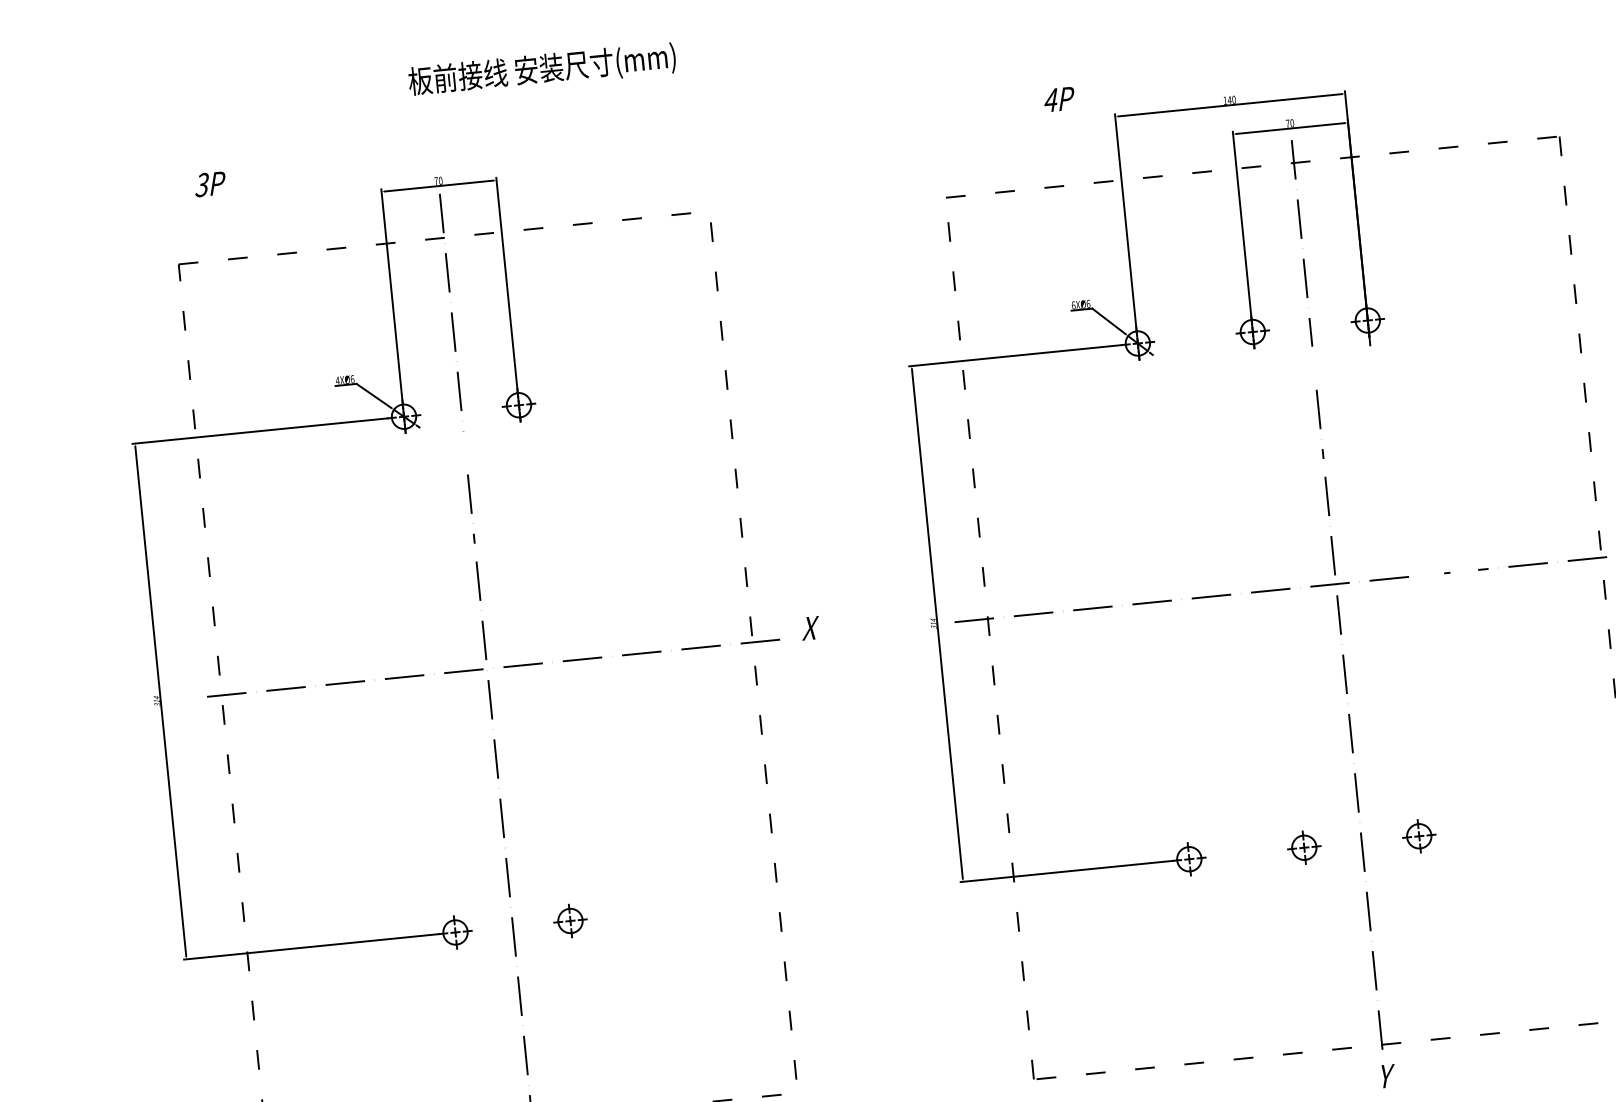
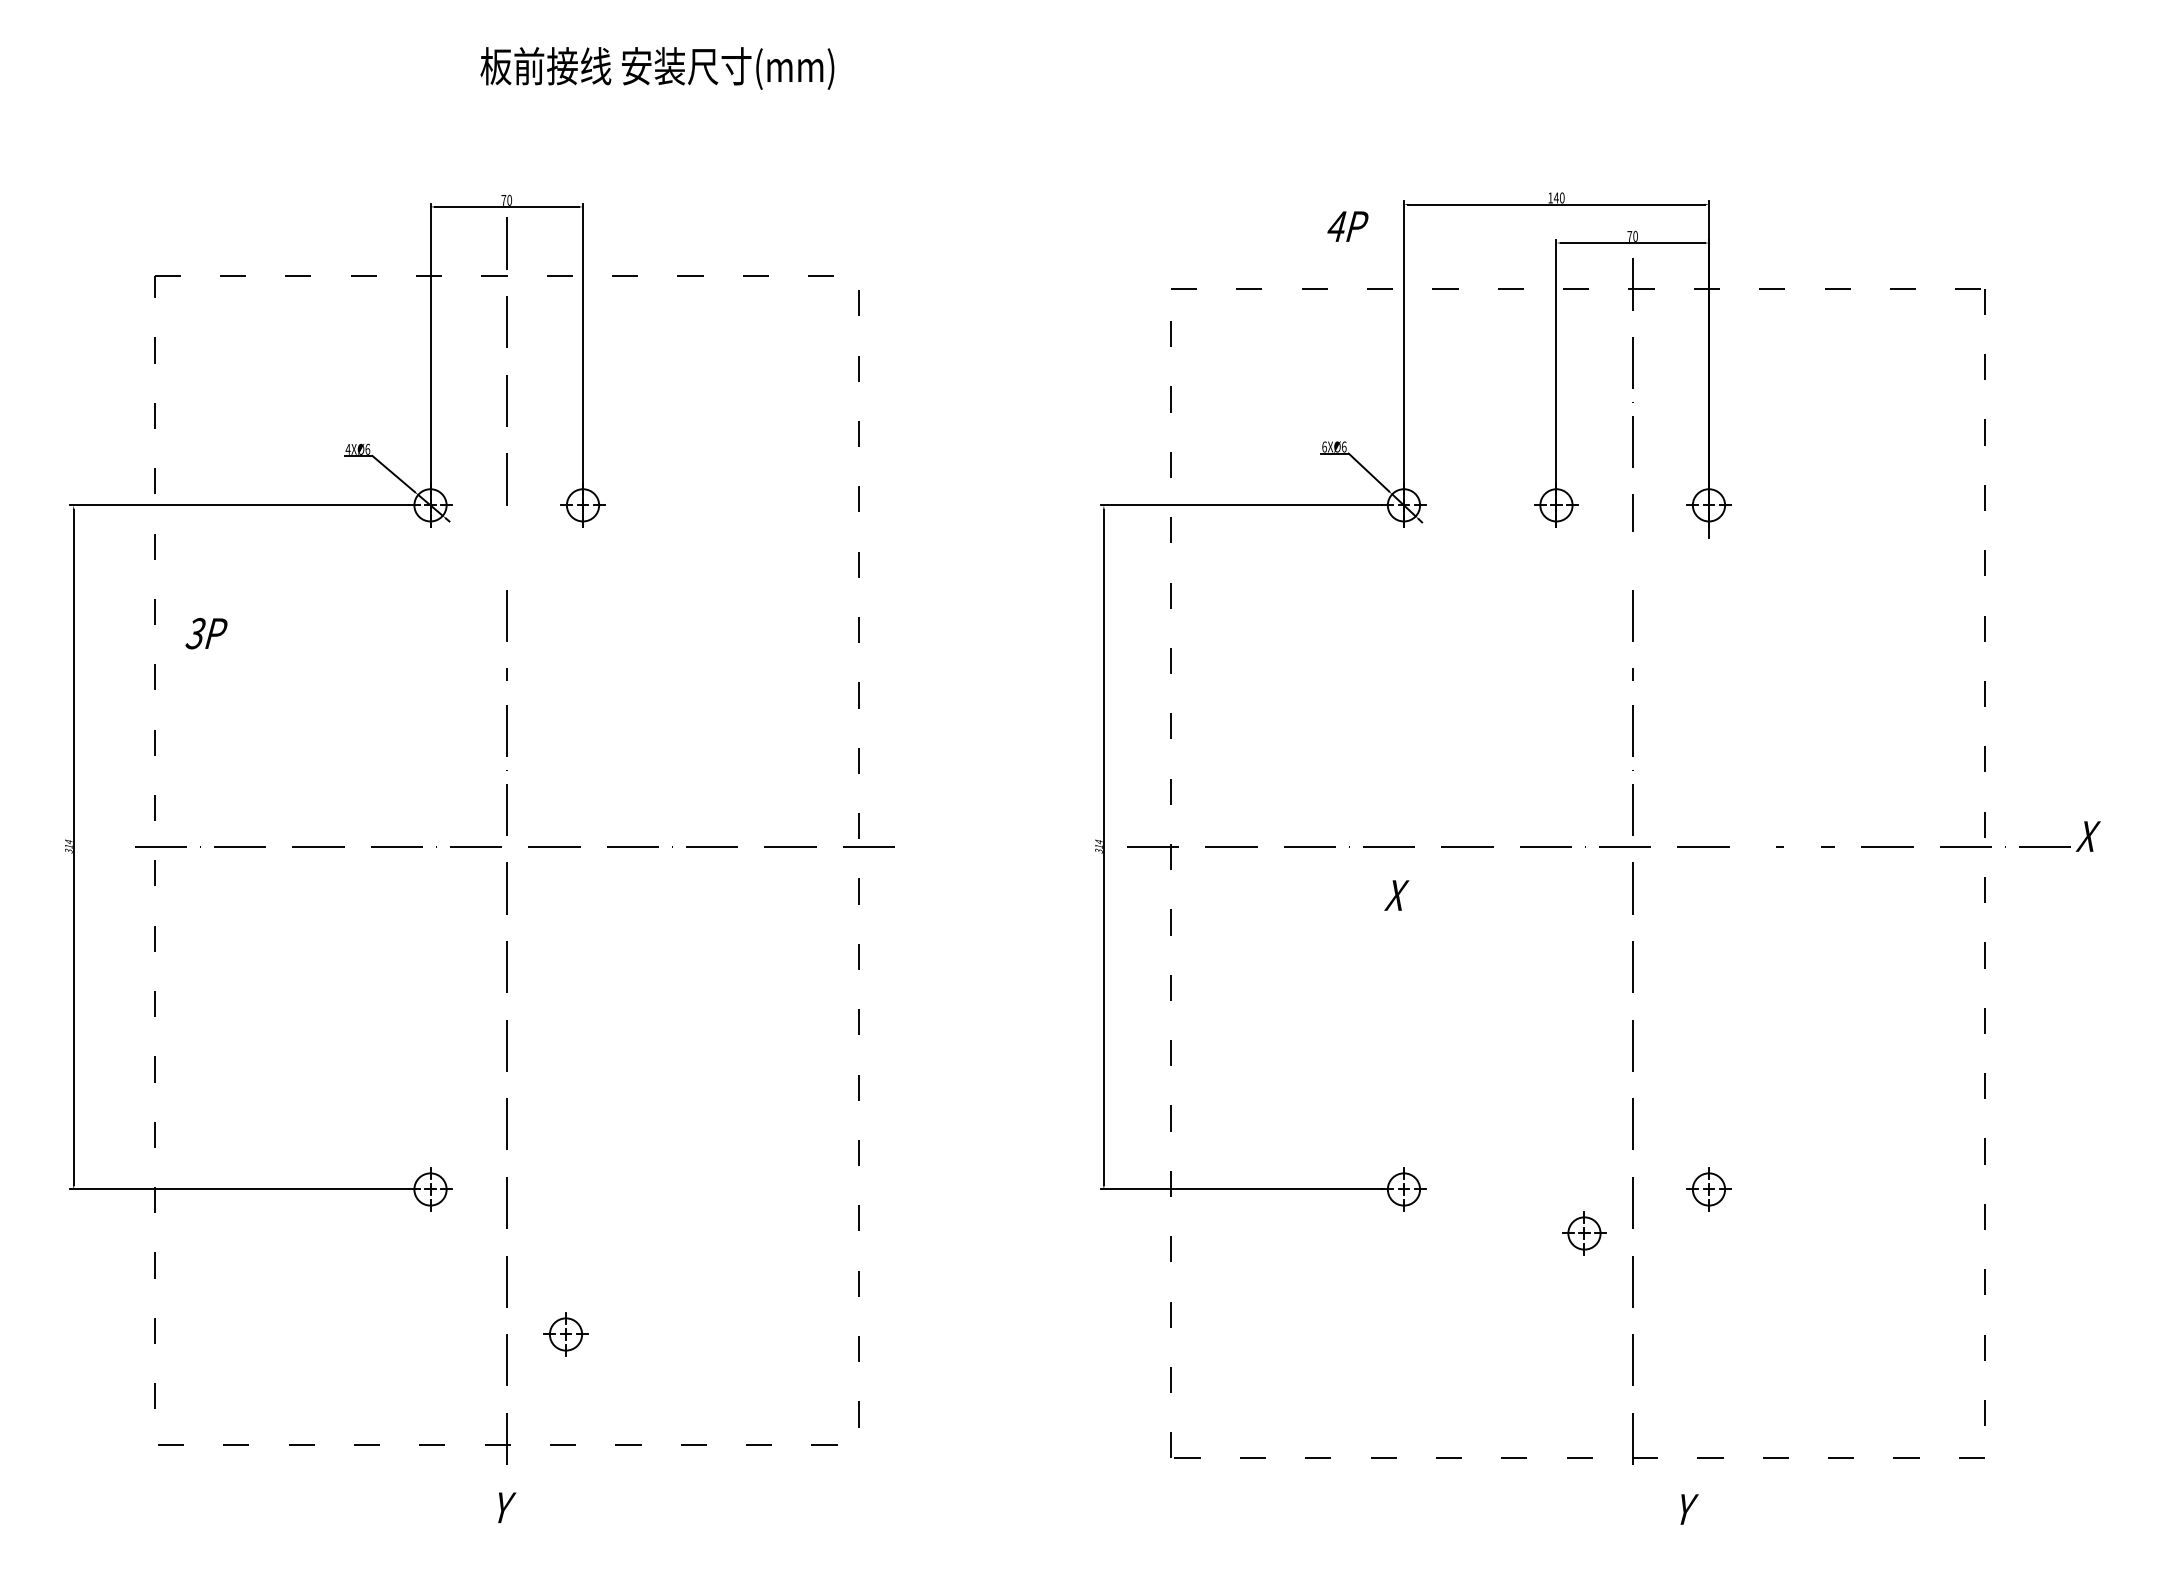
text: (1059, 99) -> (1347, 226), moved
text: (210, 184) -> (206, 633), moved
text: (810, 628) -> (1396, 895), moved
part: (1304, 847) -> (1584, 1233), moved
part: (570, 921) -> (565, 1334), moved
text: (1388, 1076) -> (1689, 1509), moved

